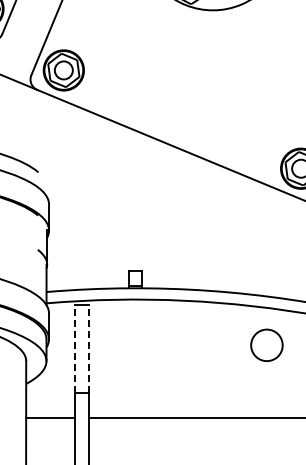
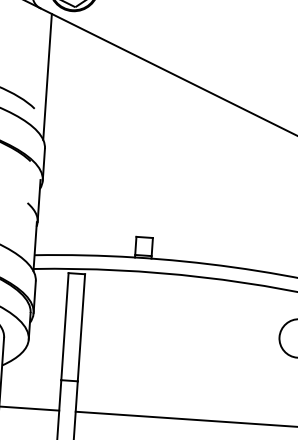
line: (47, 145) -> (47, 76), added
line: (75, 348) -> (65, 326), dashed -> solid
line: (88, 348) -> (81, 327), dashed -> solid

